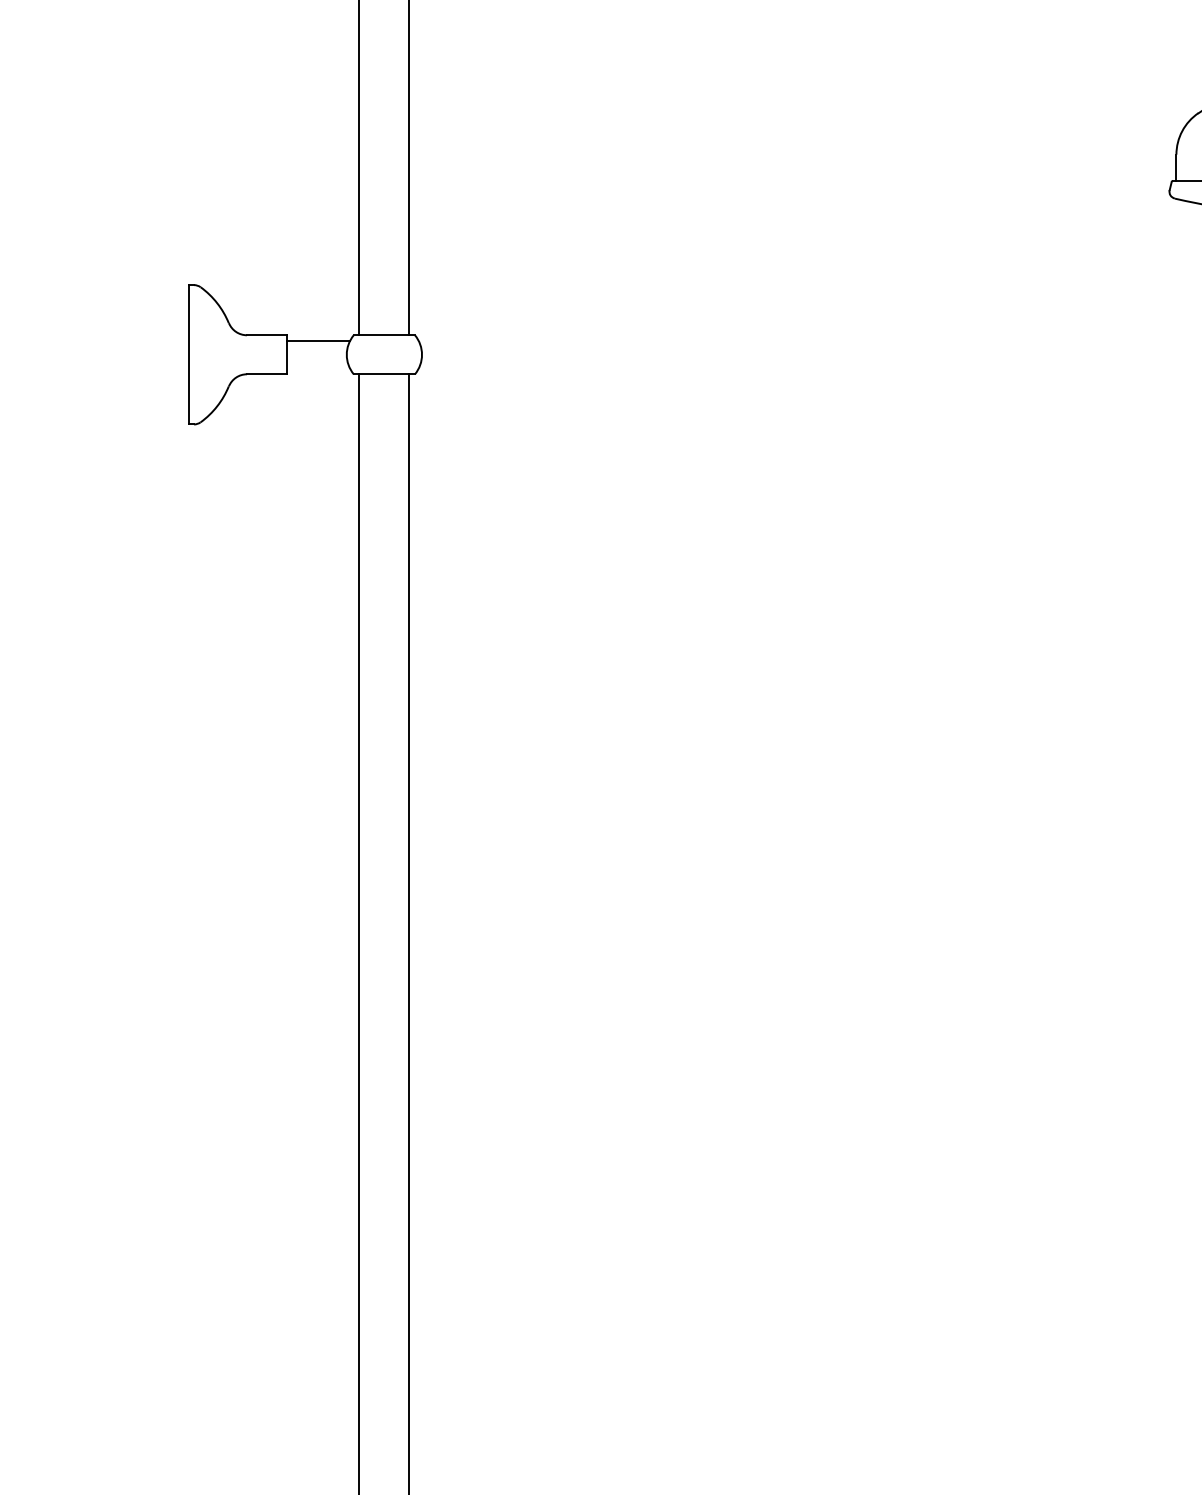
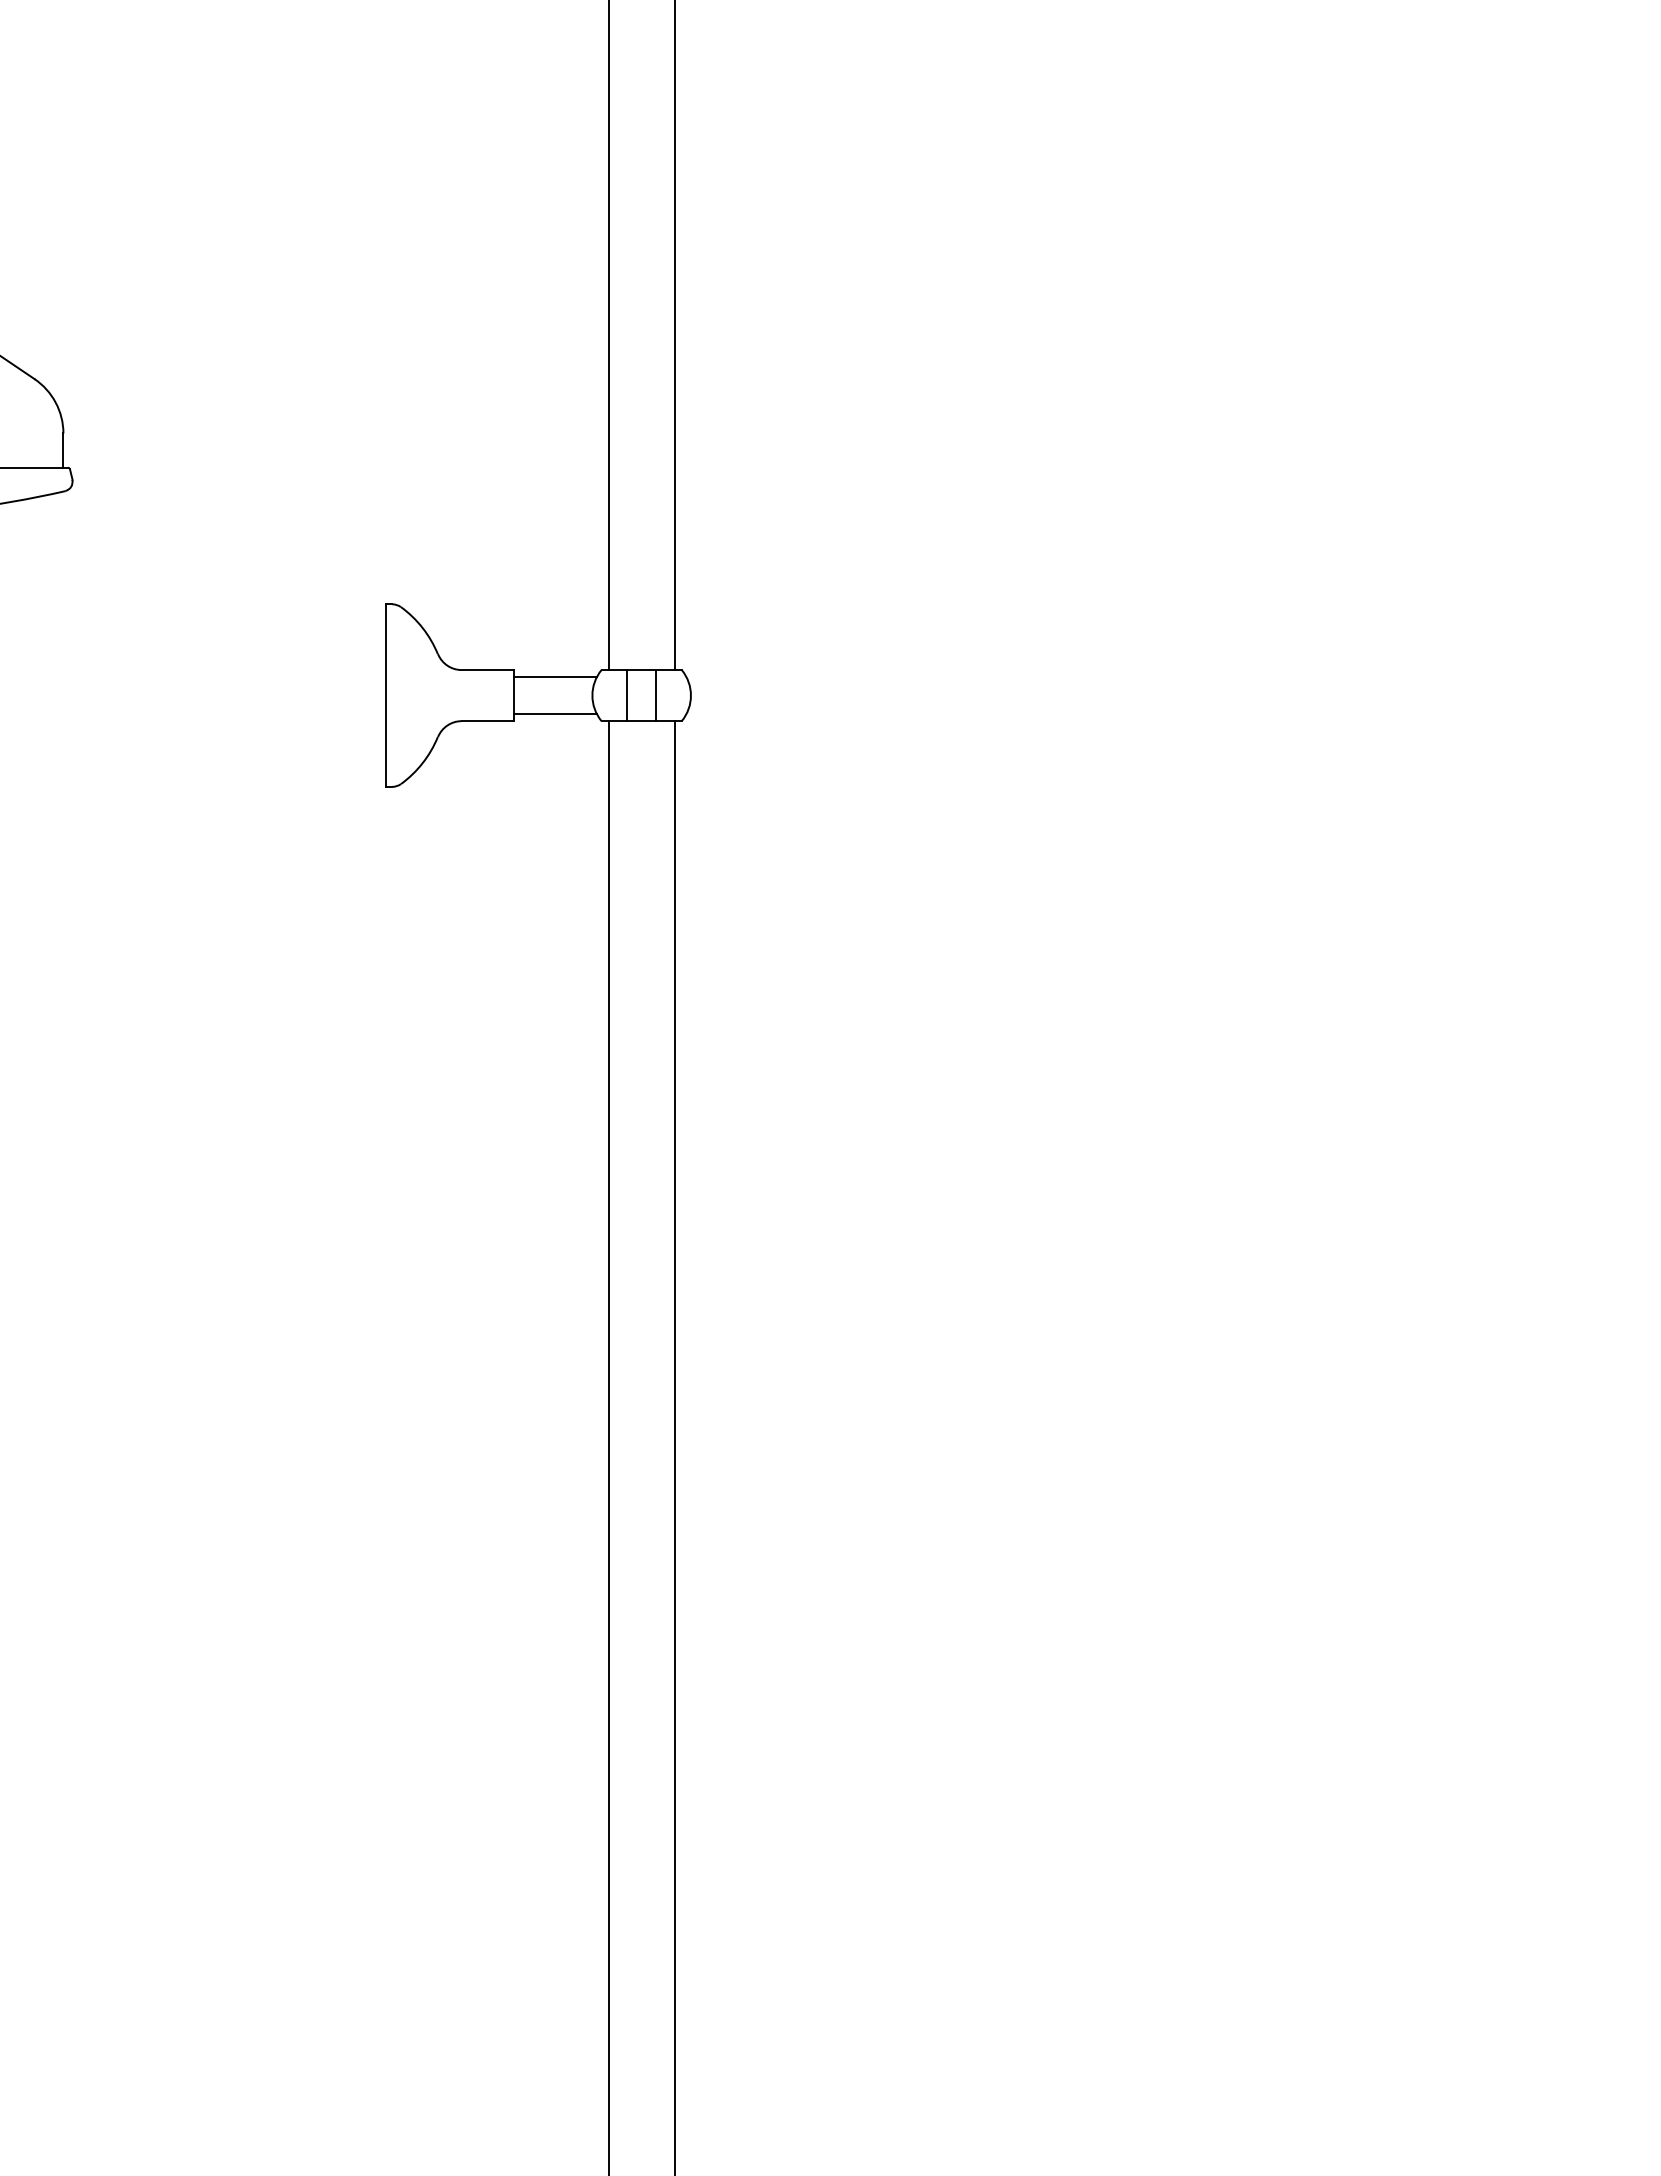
line: (373, 354) -> (627, 695), added
line: (395, 354) -> (656, 695), added
line: (317, 368) -> (554, 713), added

